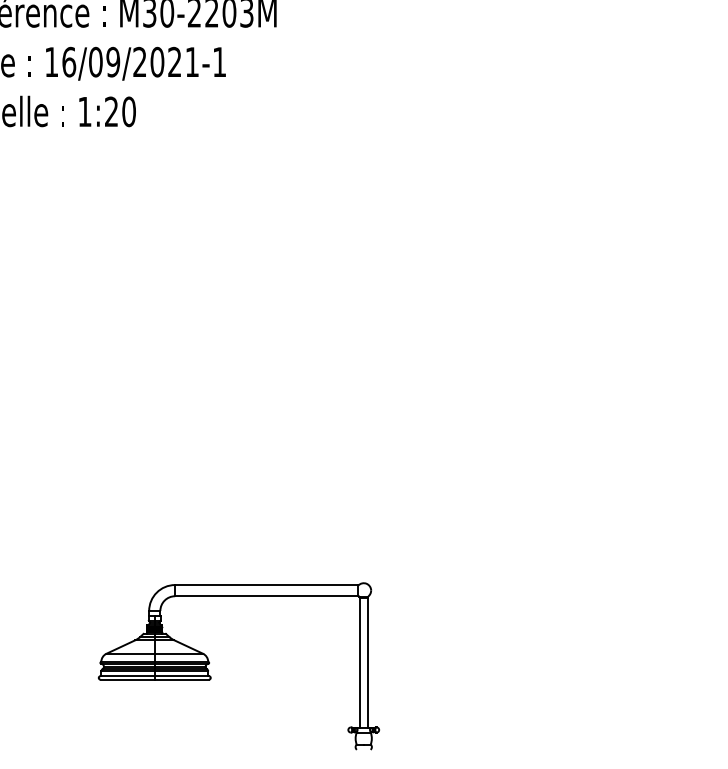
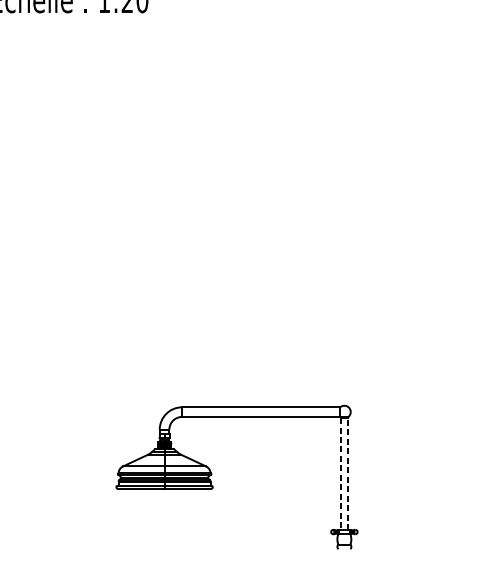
line: (367, 662) -> (347, 473), solid -> dashed
line: (359, 663) -> (340, 474), solid -> dashed

